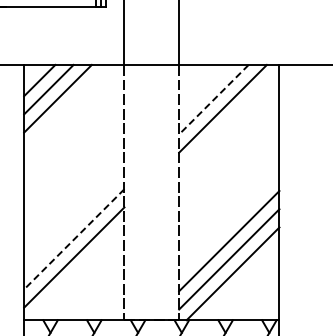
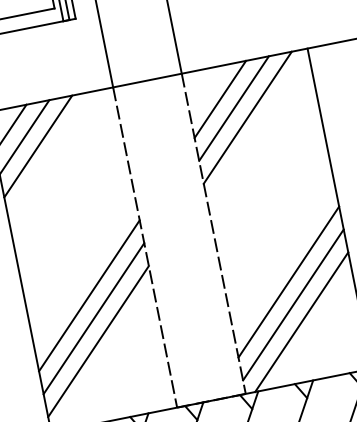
line: (204, 90) -> (219, 99), added
line: (213, 100) -> (233, 109), dashed -> solid
line: (74, 220) -> (89, 295), added
line: (74, 239) -> (94, 318), dashed -> solid

